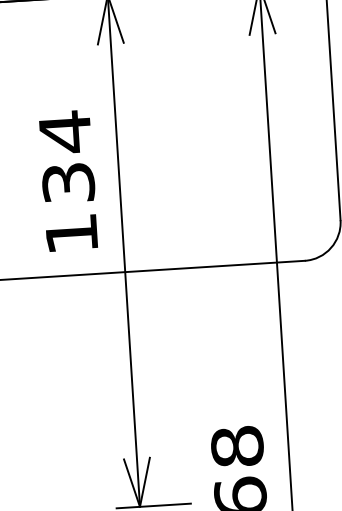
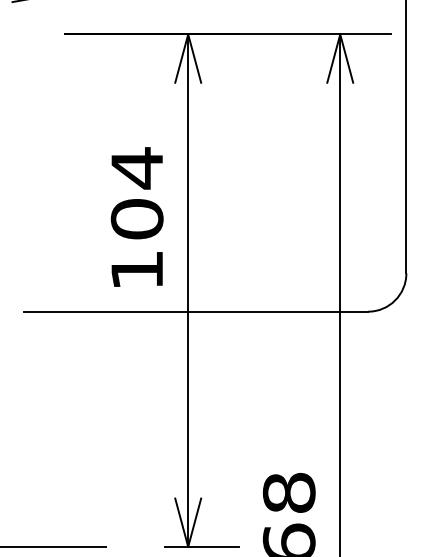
text: (67, 183) -> (136, 219), 134 -> 104

